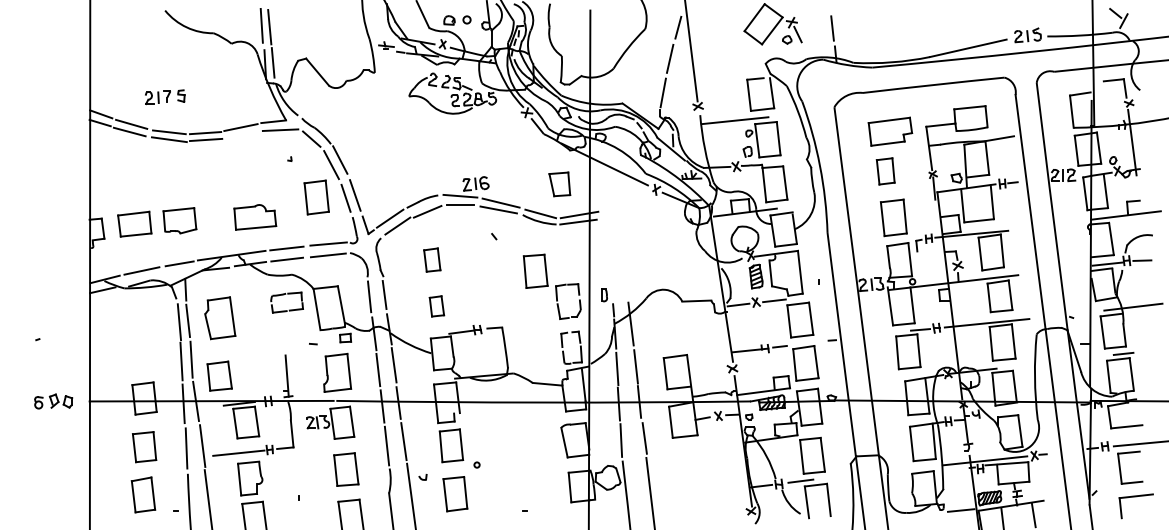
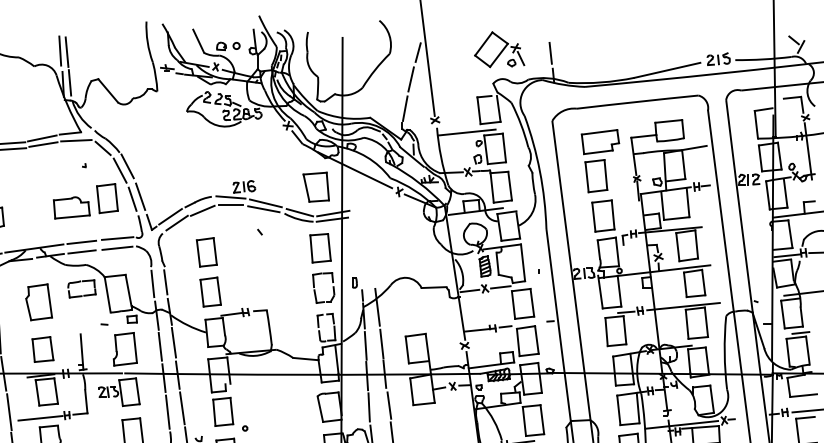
line: (241, 134) -> (42, 144), added
part: (885, 171) -> (596, 176), size x1.43
part: (559, 184) -> (316, 187), size x1.43
part: (255, 217) -> (72, 208), moved
part: (431, 259) -> (206, 251), size x1.43
part: (535, 270) -> (320, 247), moved
part: (436, 306) -> (210, 292), size x1.67
part: (220, 318) -> (39, 302), moved
part: (219, 375) -> (42, 348), moved

